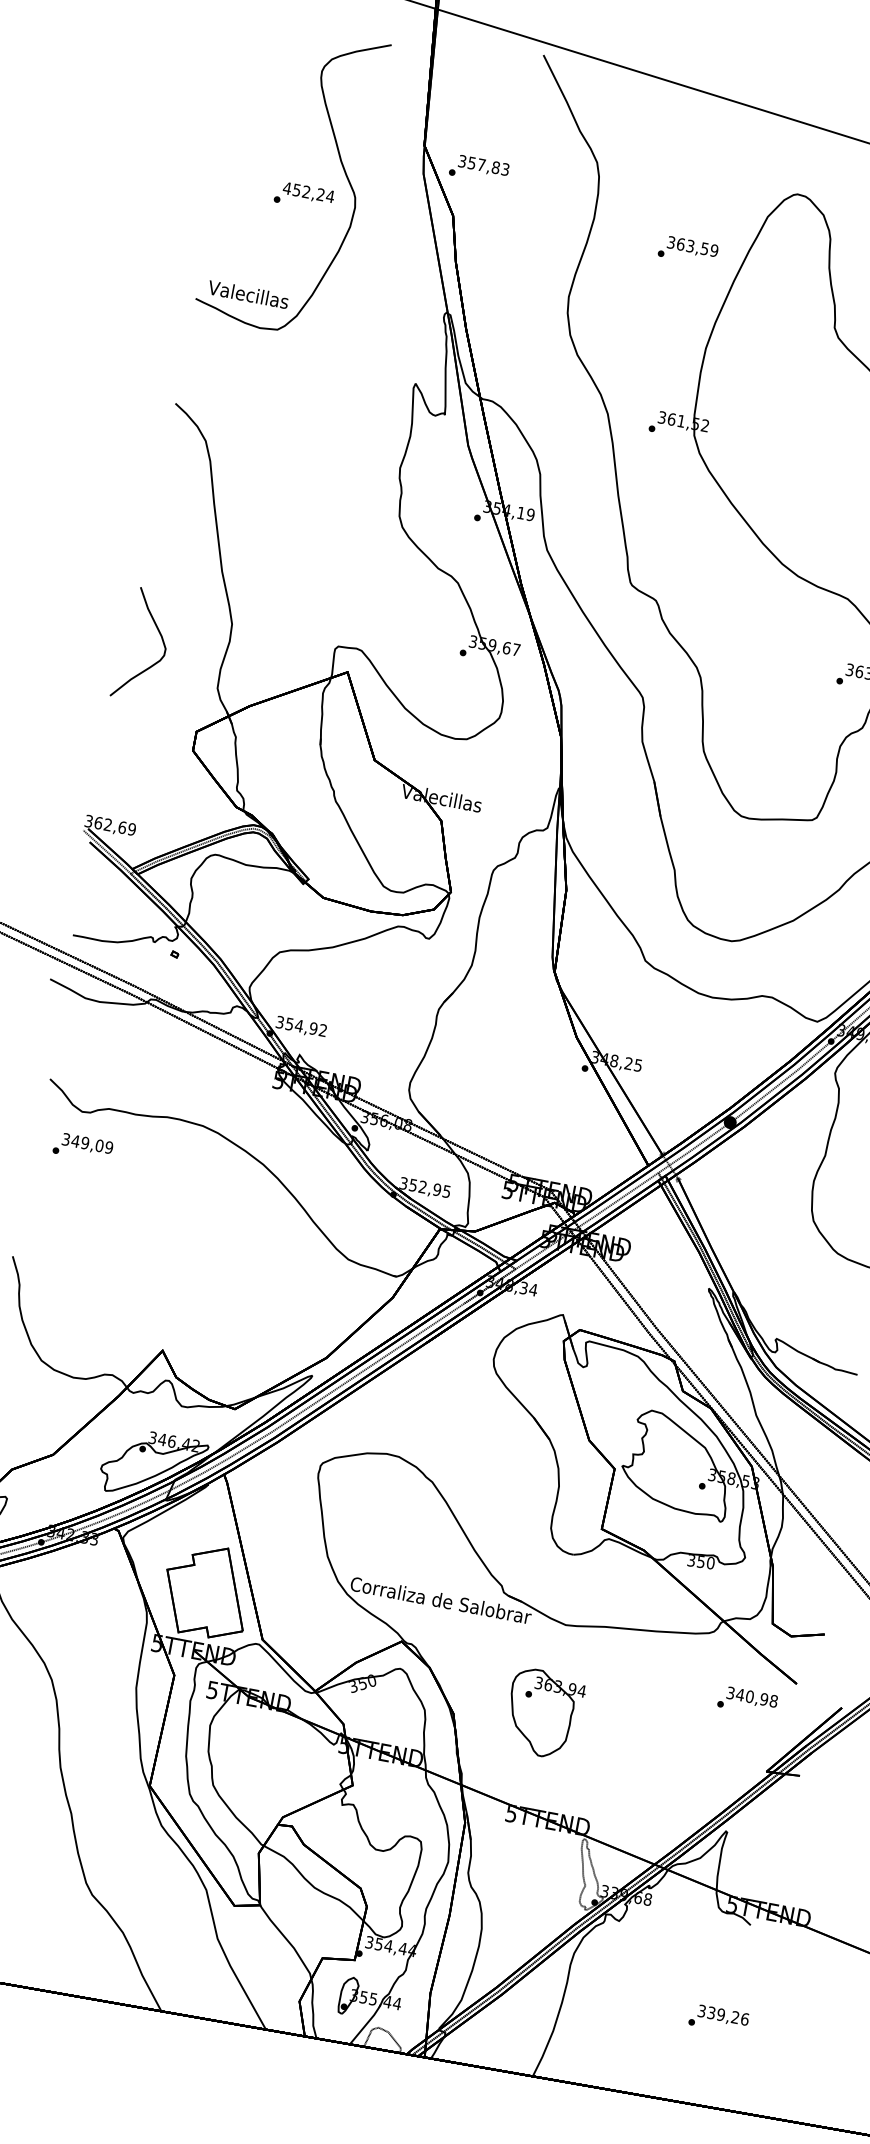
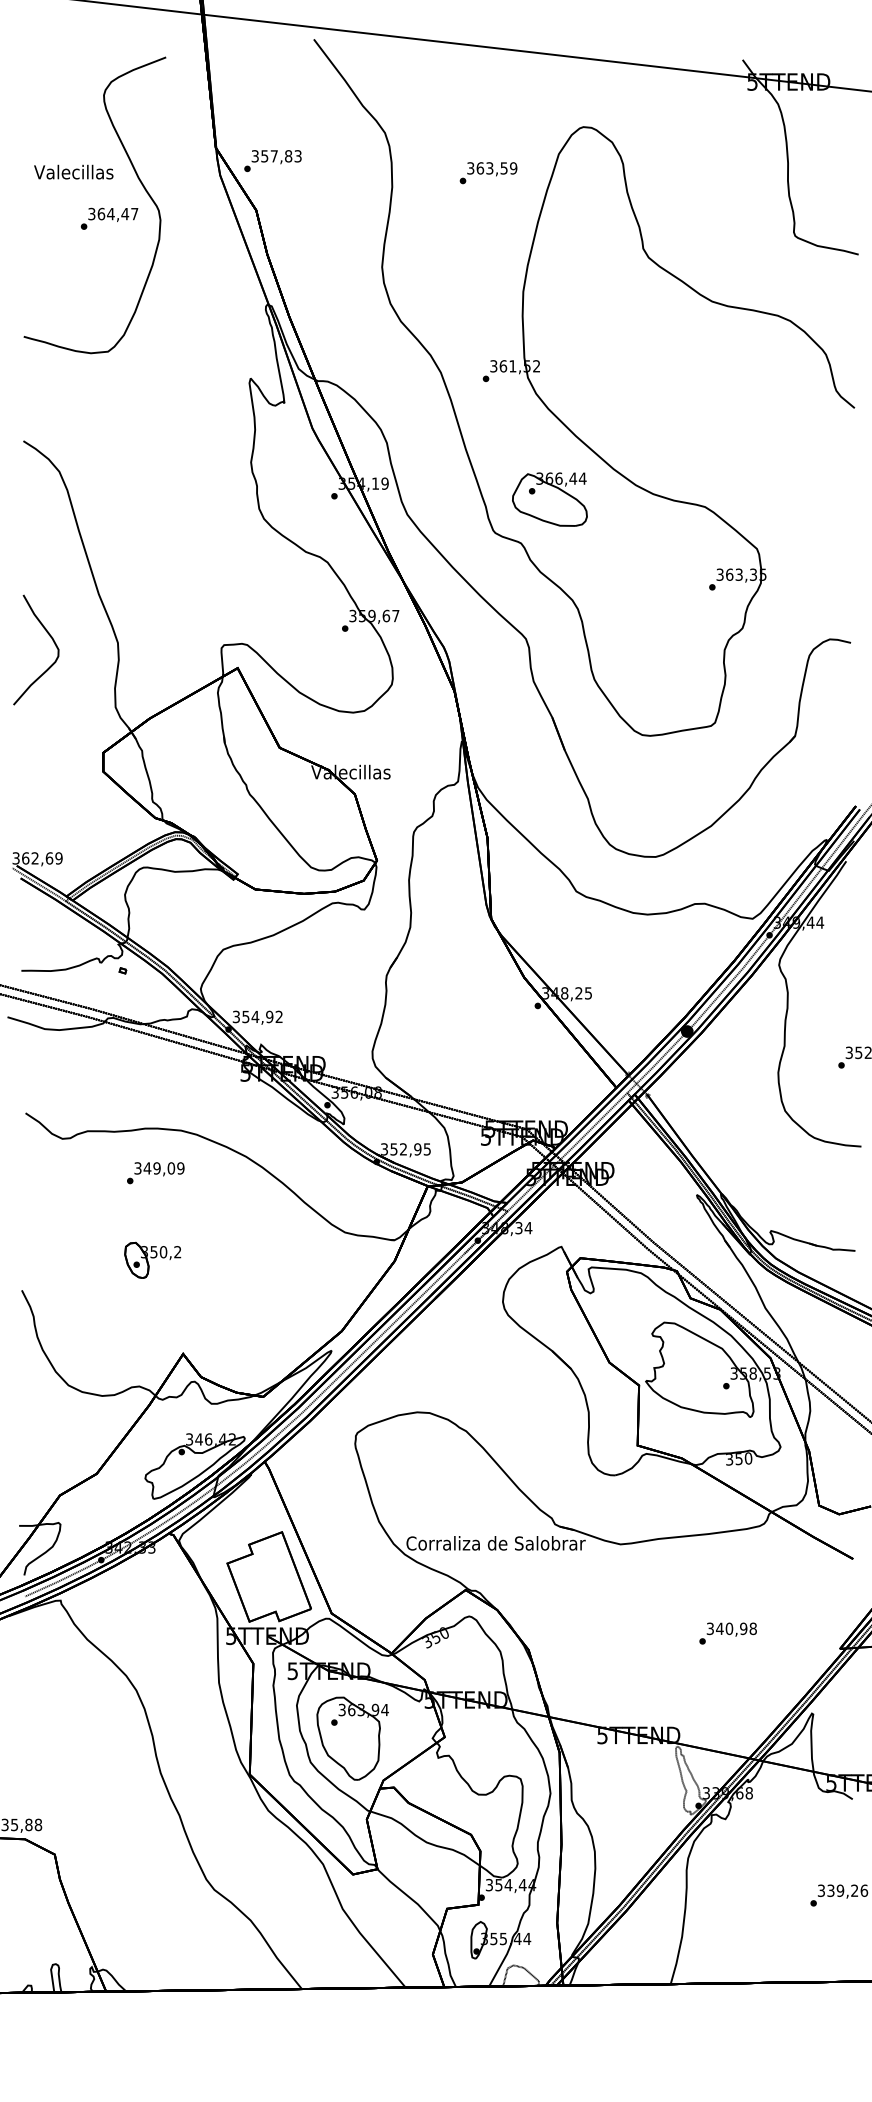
text: (308, 191) -> (112, 213), 452,24 -> 364,47
text: (688, 251) -> (488, 173), moved
text: (248, 293) -> (73, 171), moved
part: (692, 561) -> (549, 499), added
part: (161, 638) -> (52, 640), moved
text: (82, 1147) -> (155, 1173), moved
part: (149, 1250) -> (152, 1259), added
text: (747, 1701) -> (727, 1633), moved
part: (543, 1713) -> (352, 1738), moved

